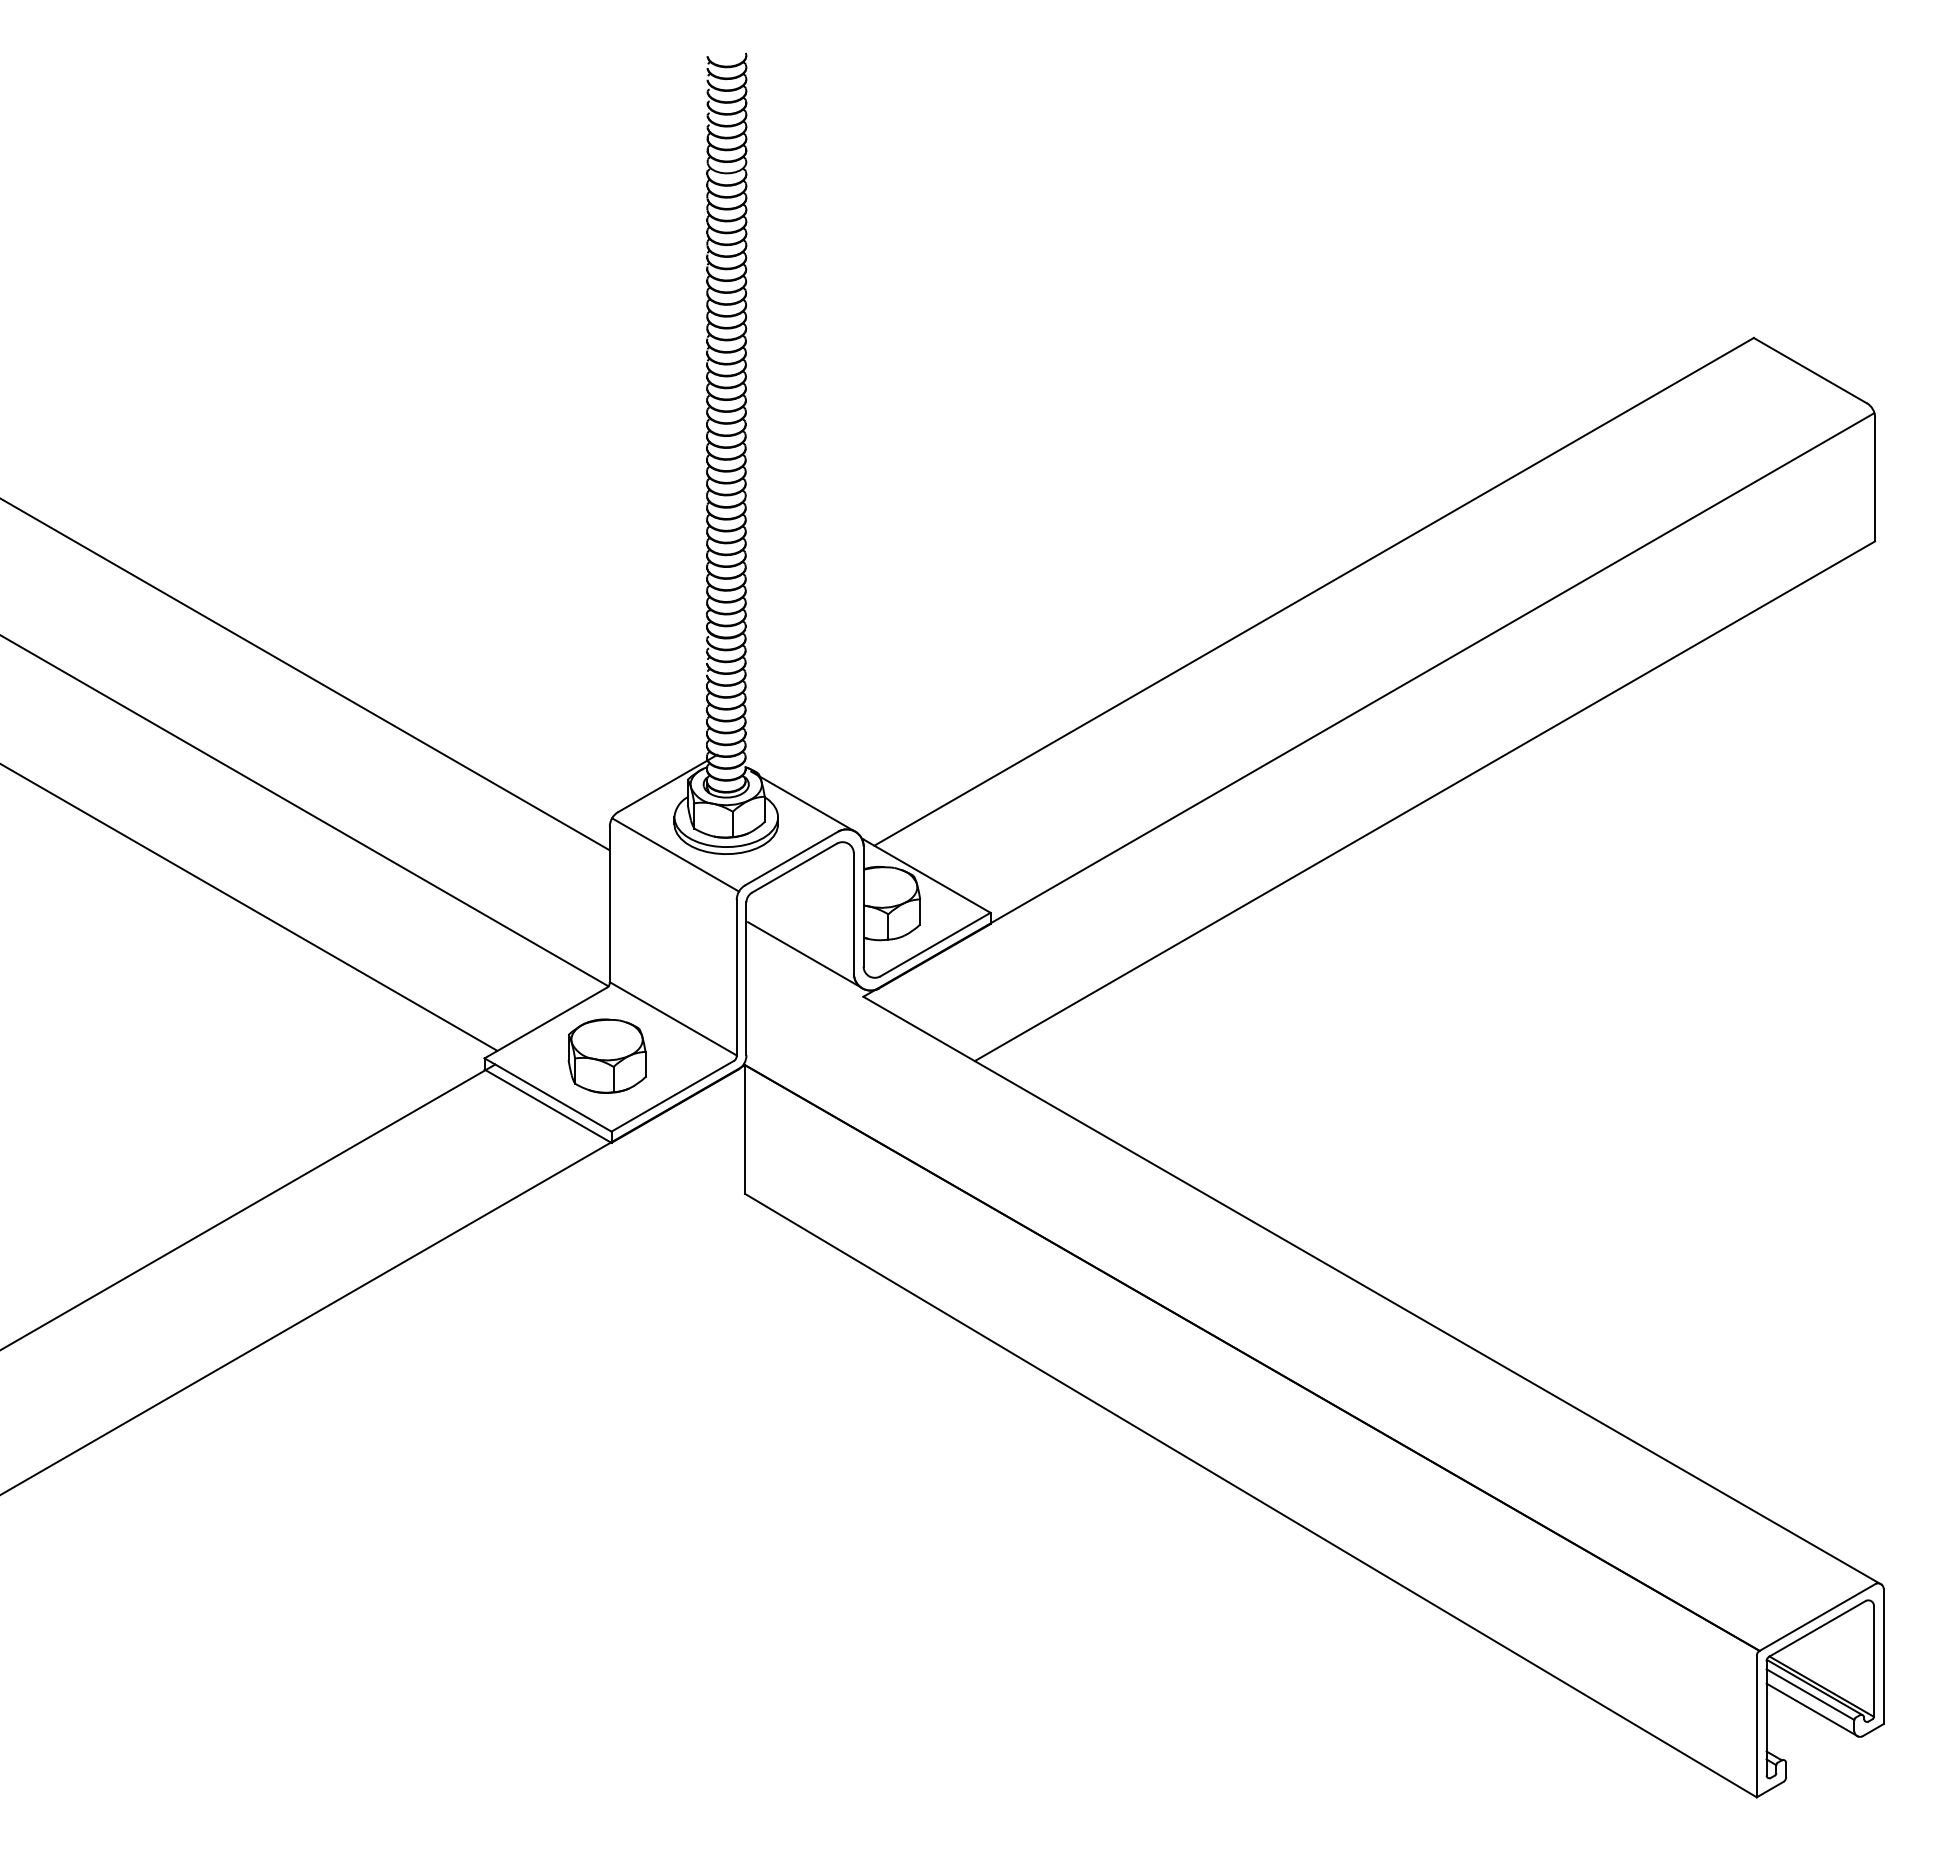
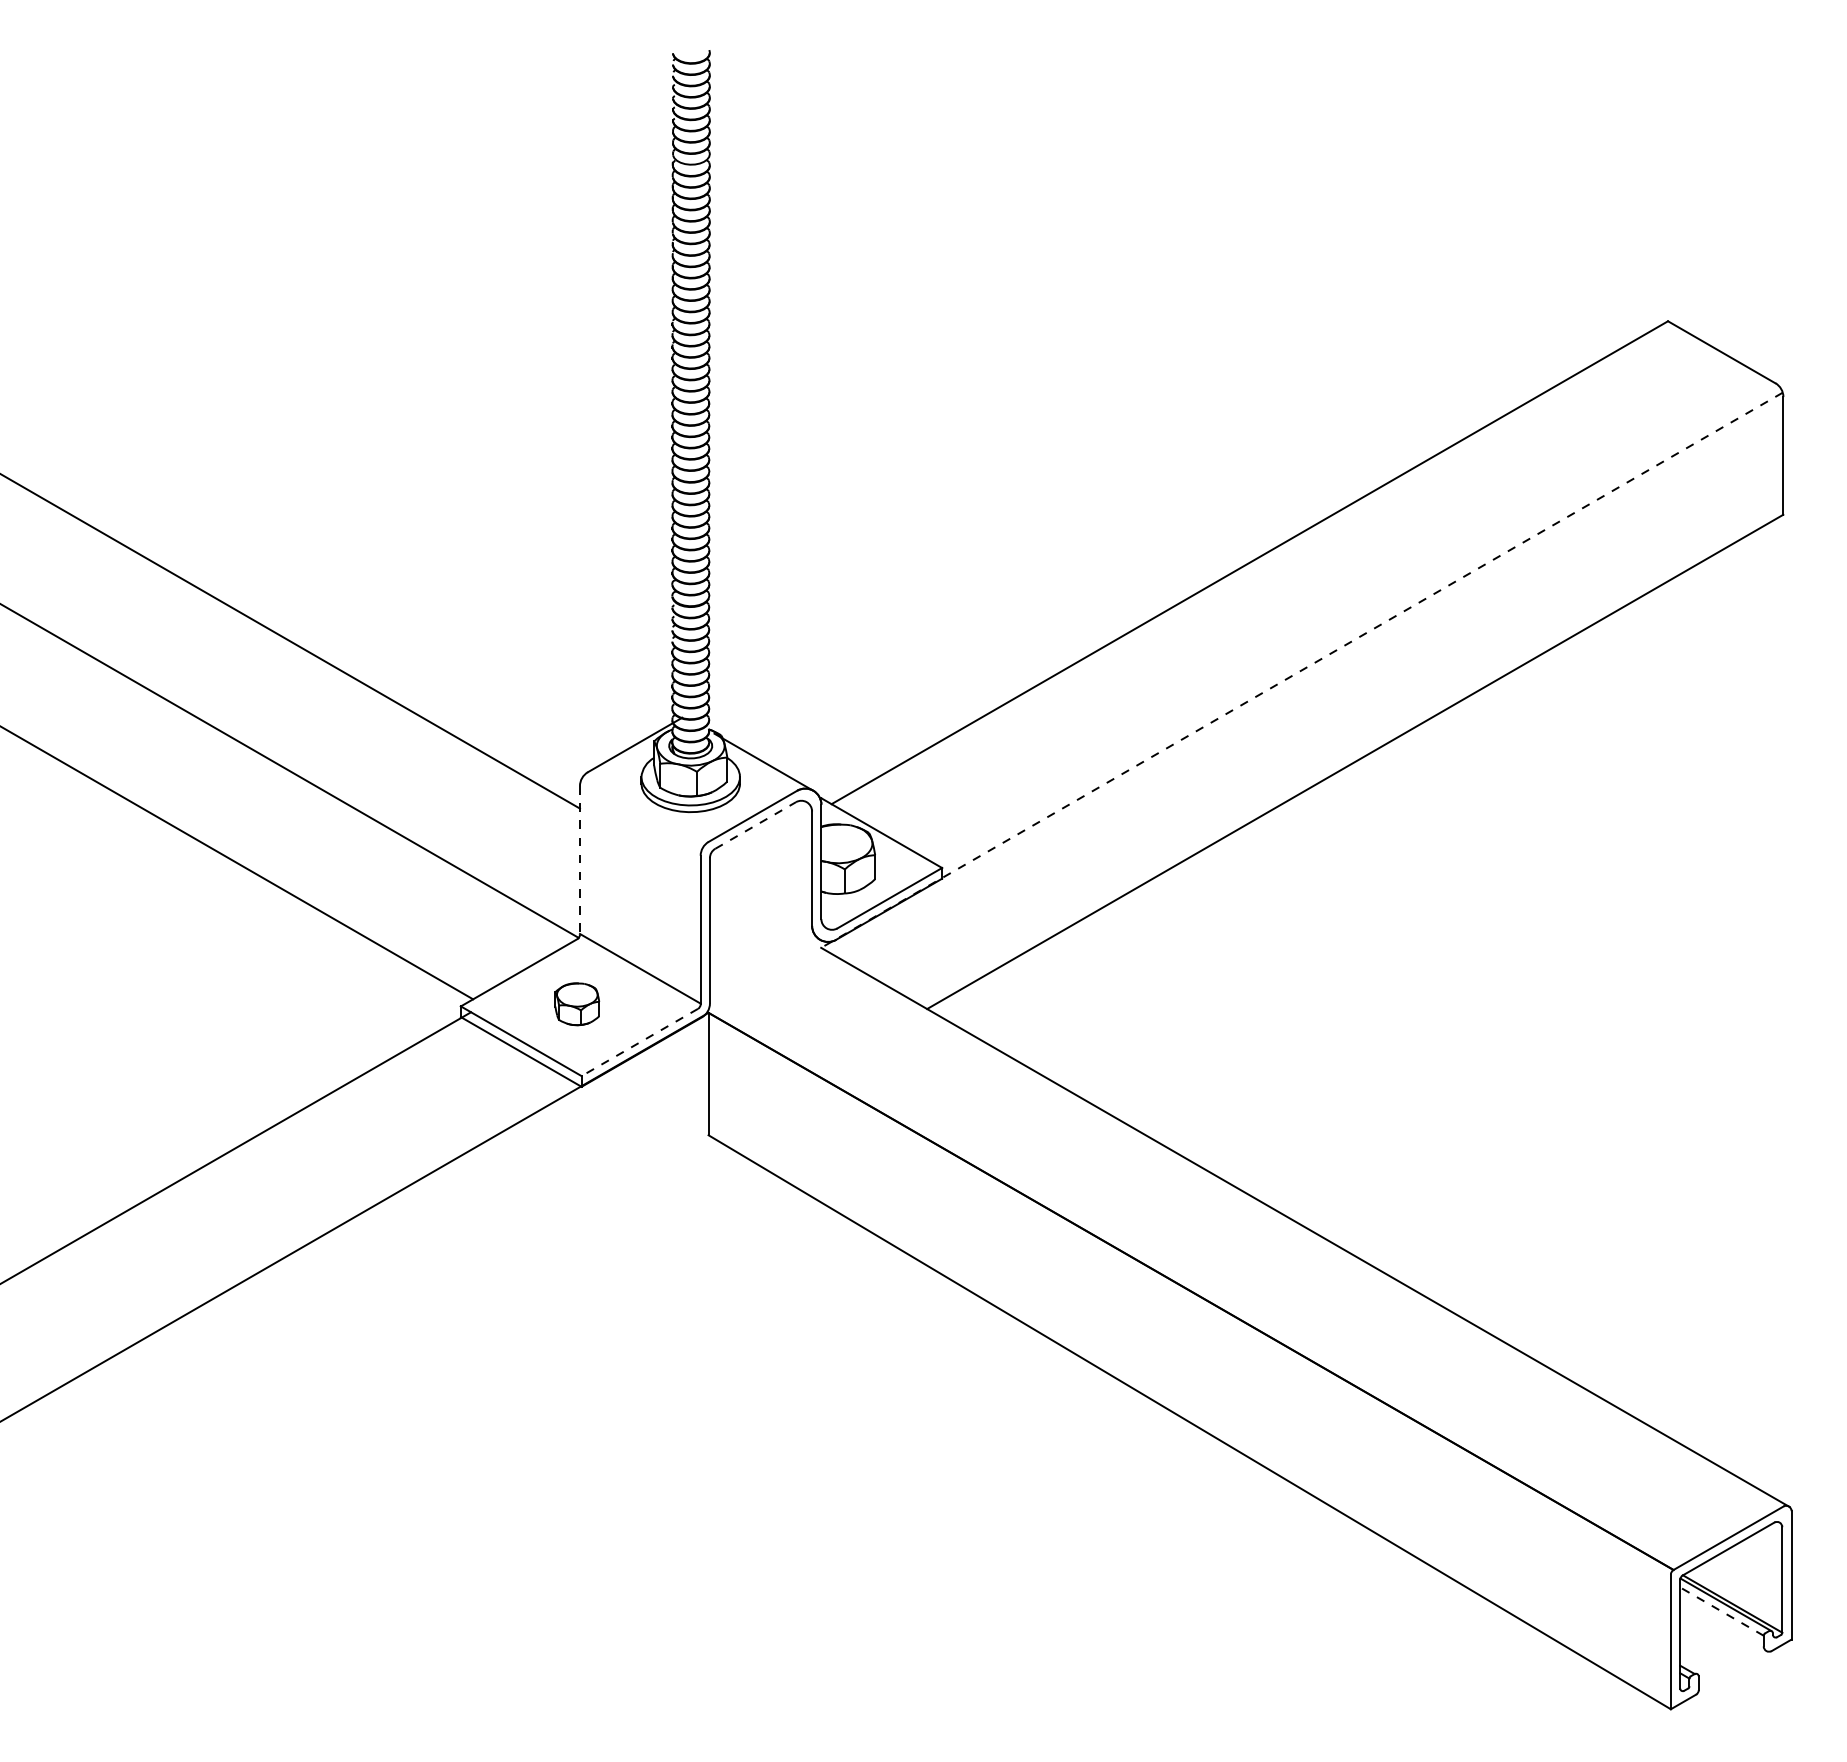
line: (1368, 704) -> (1301, 669), solid -> dashed
line: (675, 854) -> (642, 812), removed
line: (794, 868) -> (755, 825), solid -> dashed
line: (609, 905) -> (579, 861), solid -> dashed
line: (803, 954) -> (764, 907), removed
part: (606, 1055) -> (576, 1003), size x0.6
line: (672, 1096) -> (639, 1042), solid -> dashed
line: (1810, 1694) -> (1721, 1611), solid -> dashed
line: (1812, 1709) -> (1723, 1625), removed

